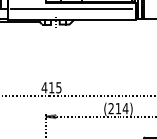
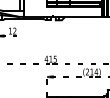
line: (72, 8) -> (63, 10), removed

